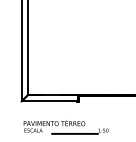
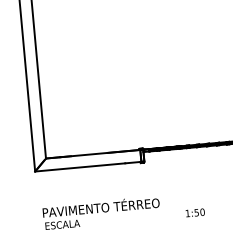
line: (74, 133) -> (140, 223), removed

